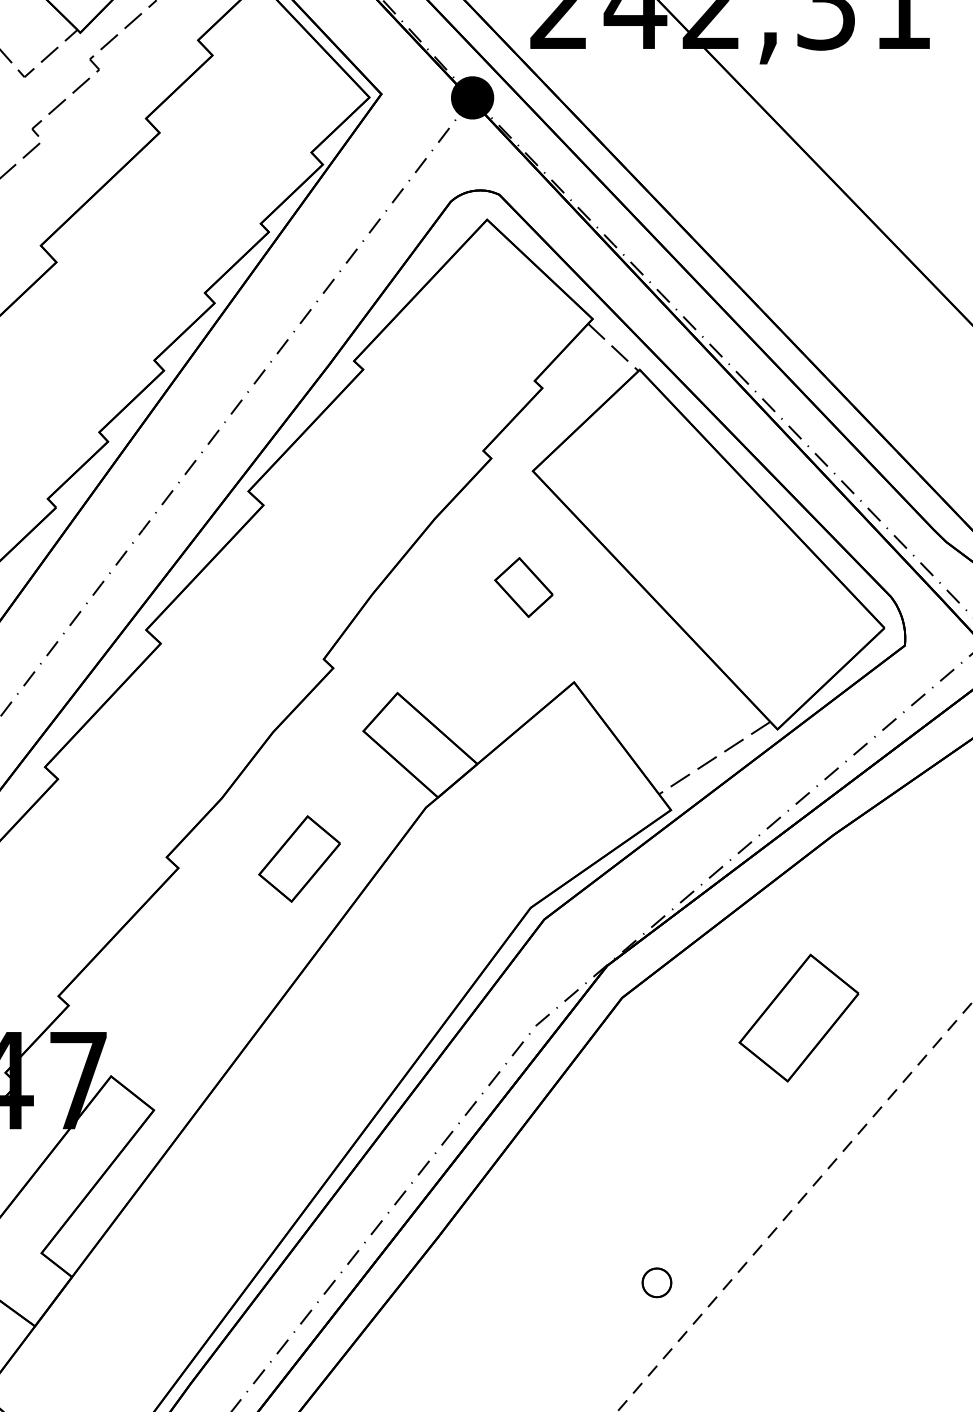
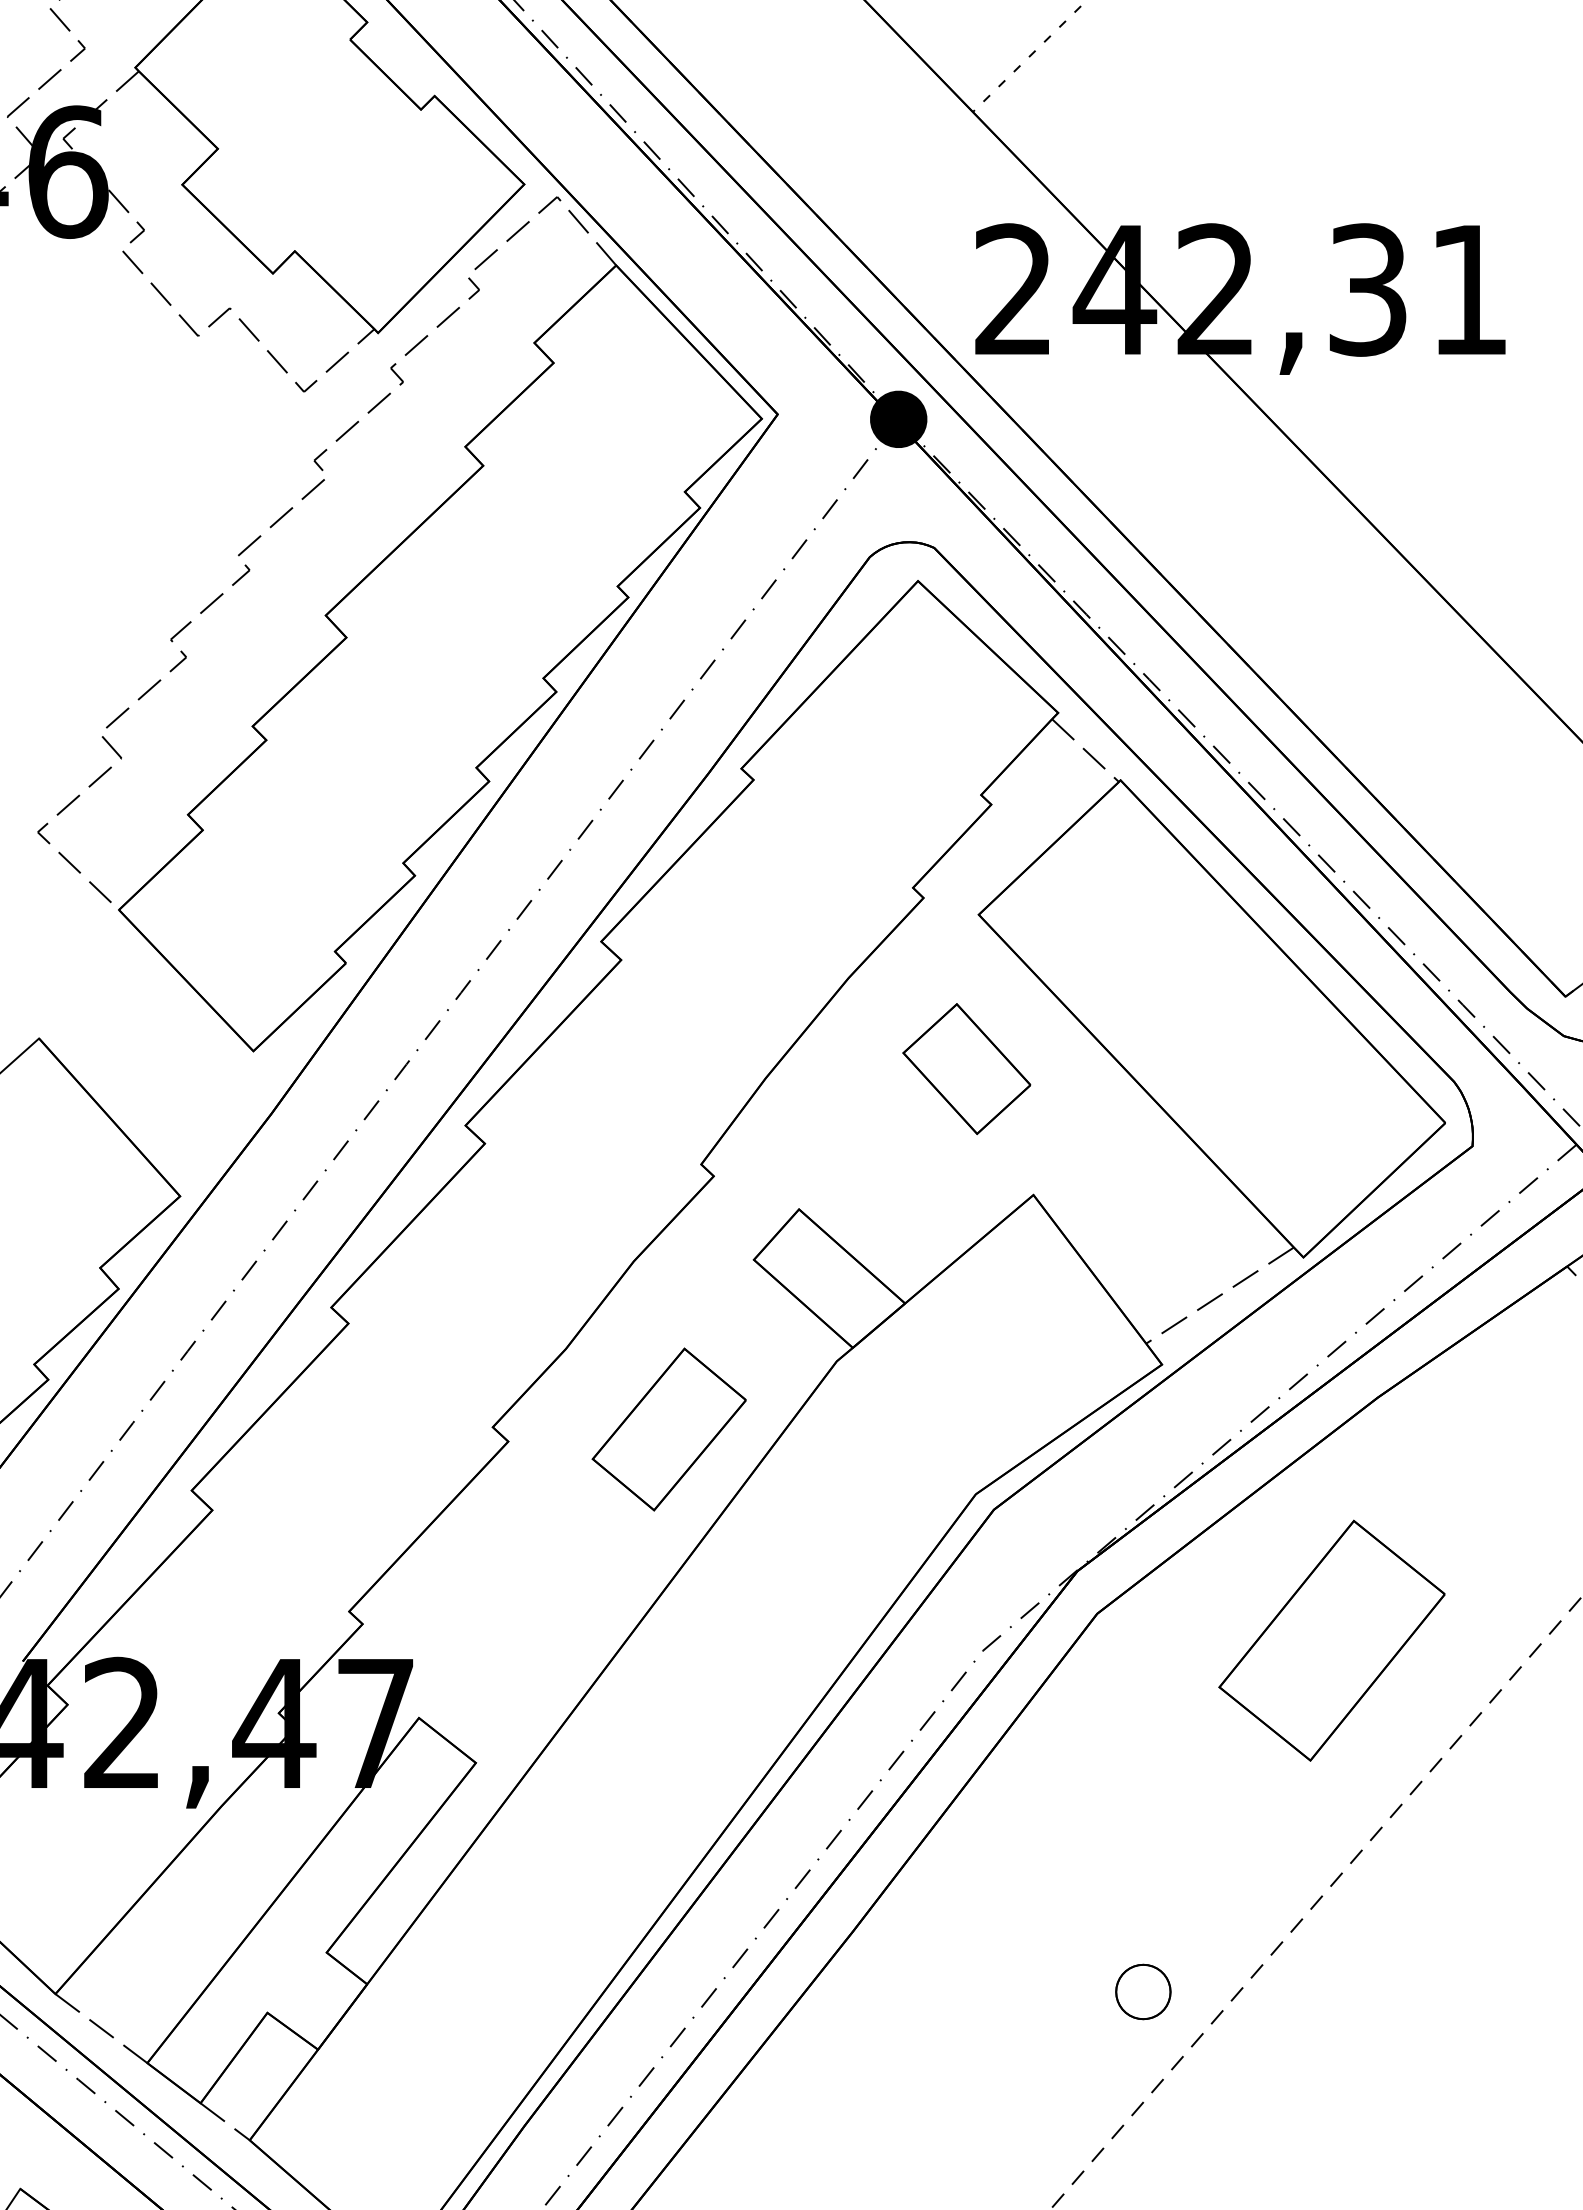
part: (523, 587) -> (966, 1069), size x1.67
part: (299, 859) -> (668, 1429), size x1.43
part: (798, 1018) -> (1331, 1640), size x1.43
part: (657, 1282) -> (1143, 1991), size x1.43

